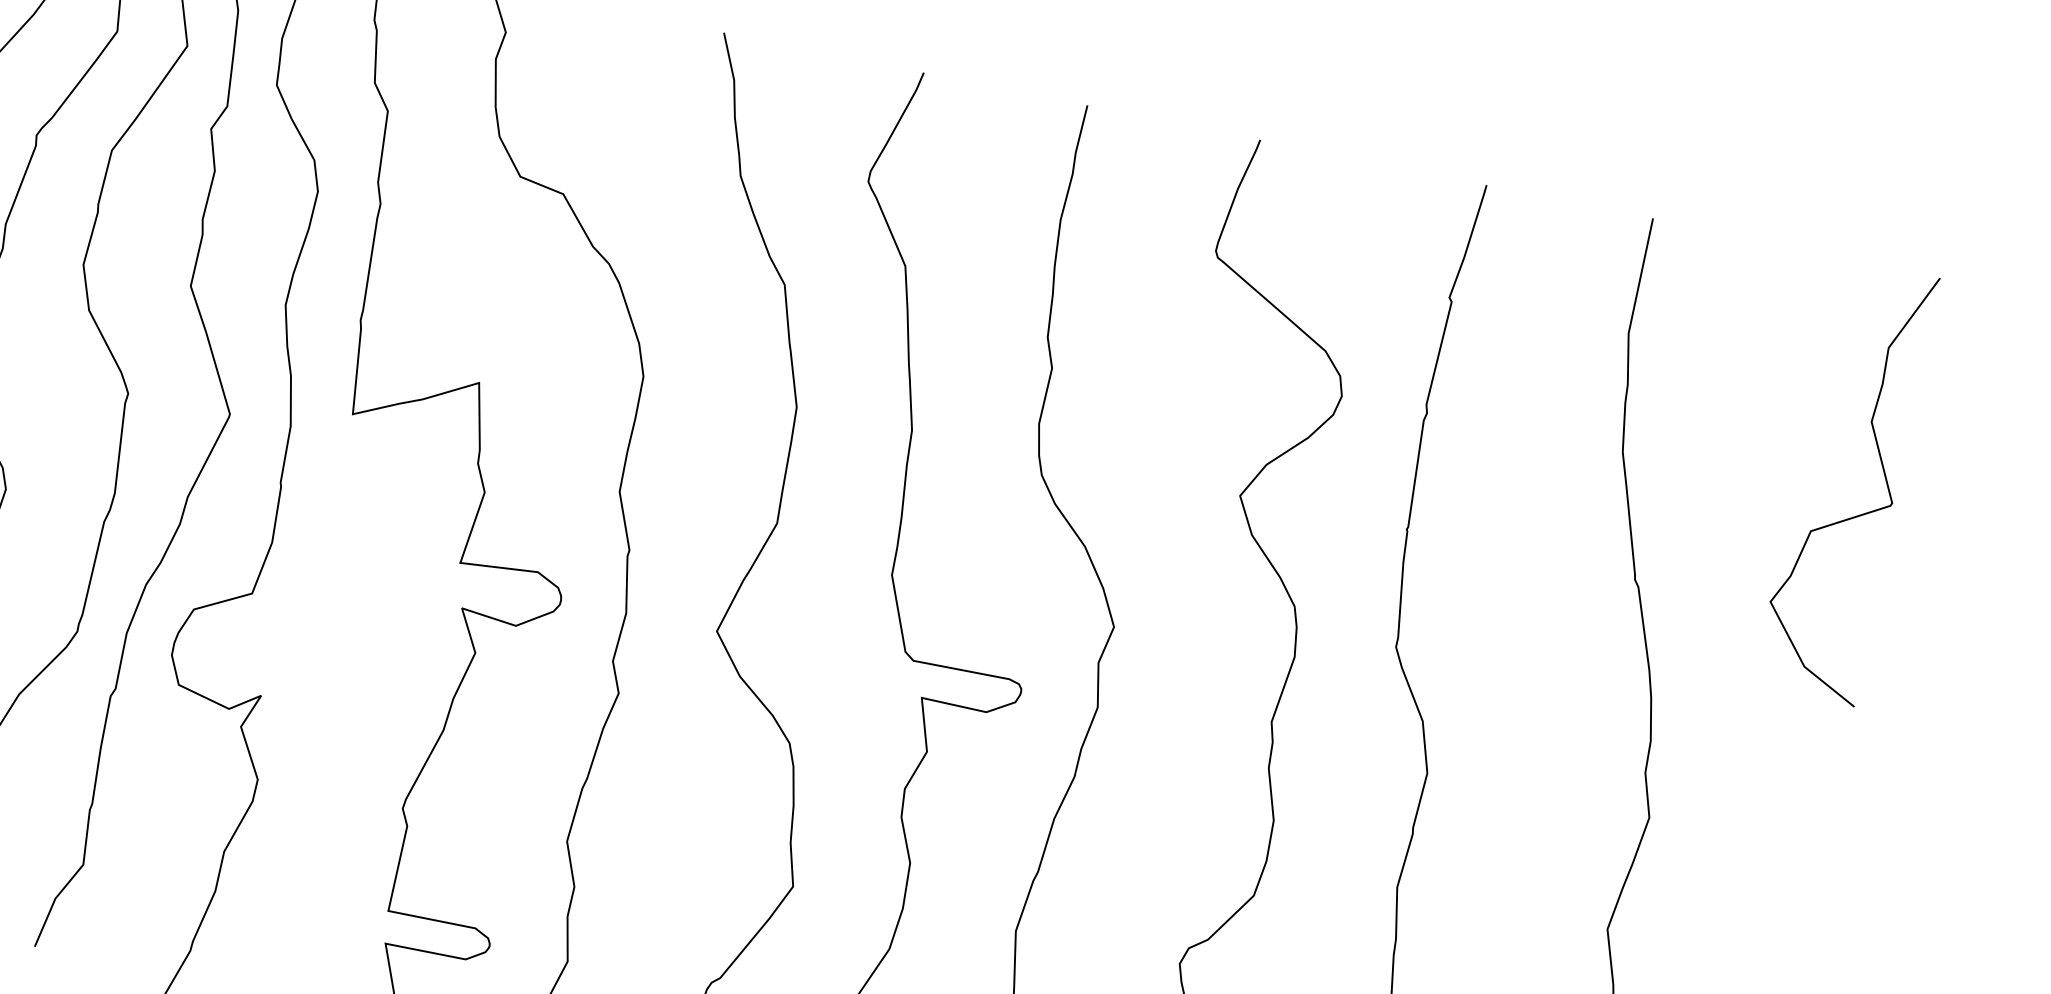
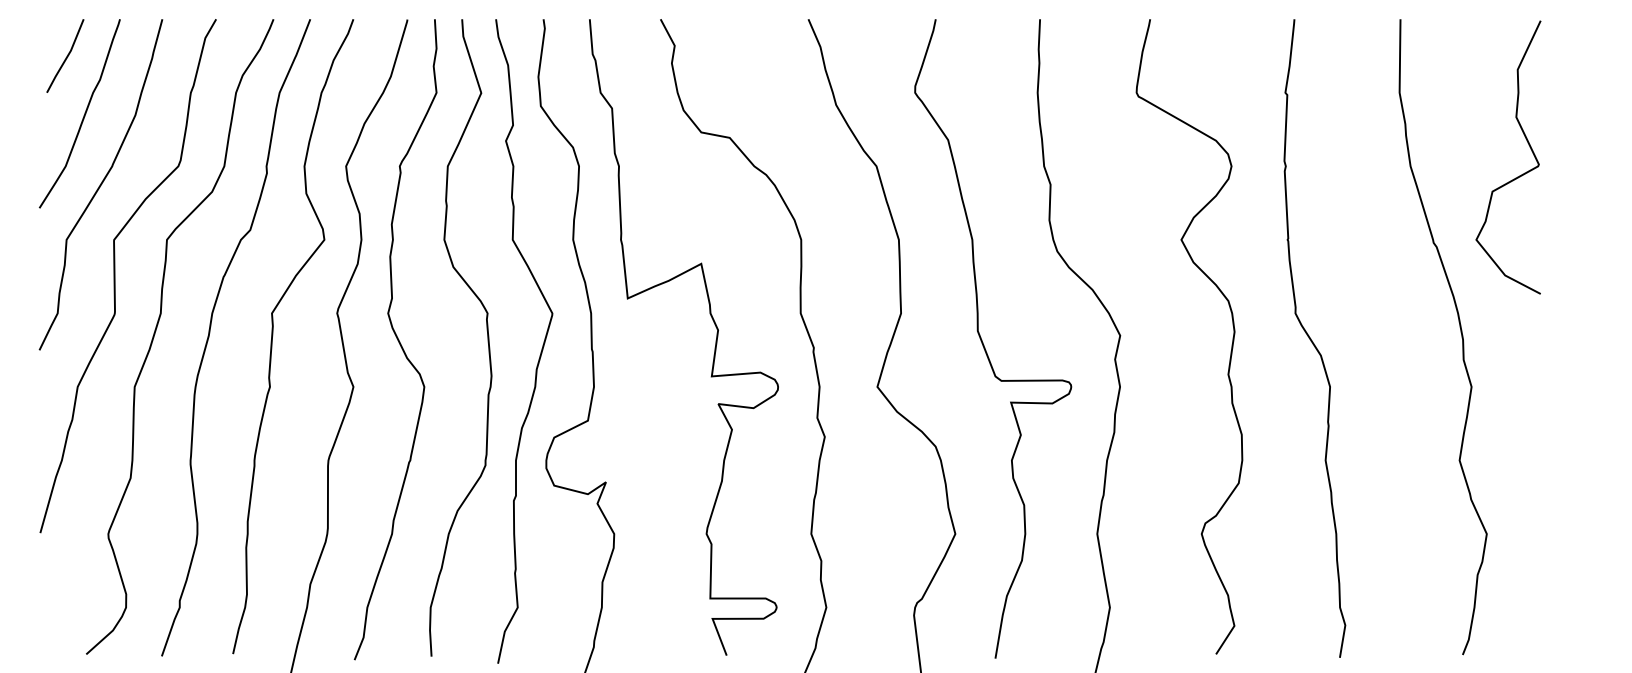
curve: (1854, 515) -> (1517, 176), moved

